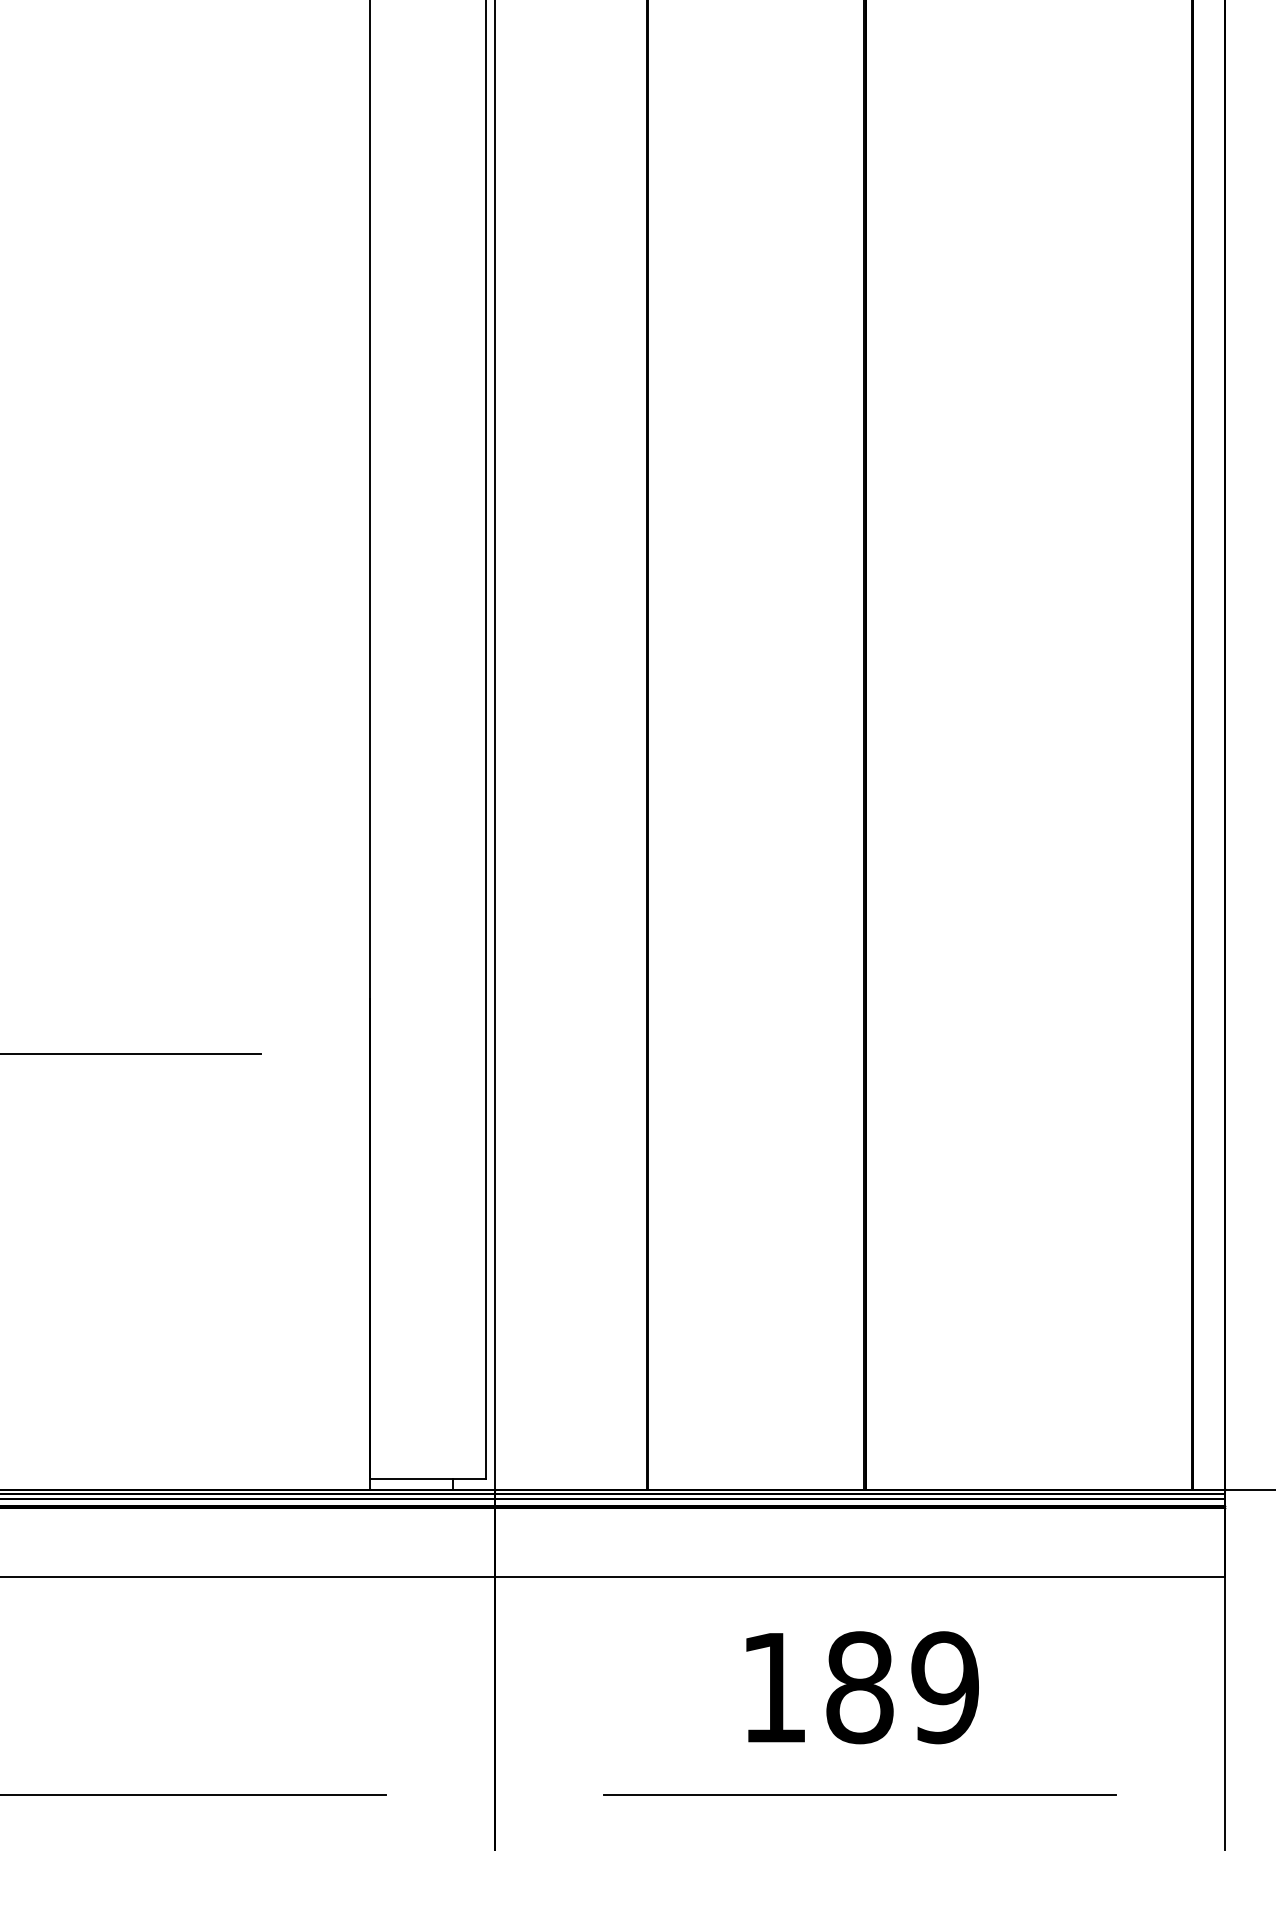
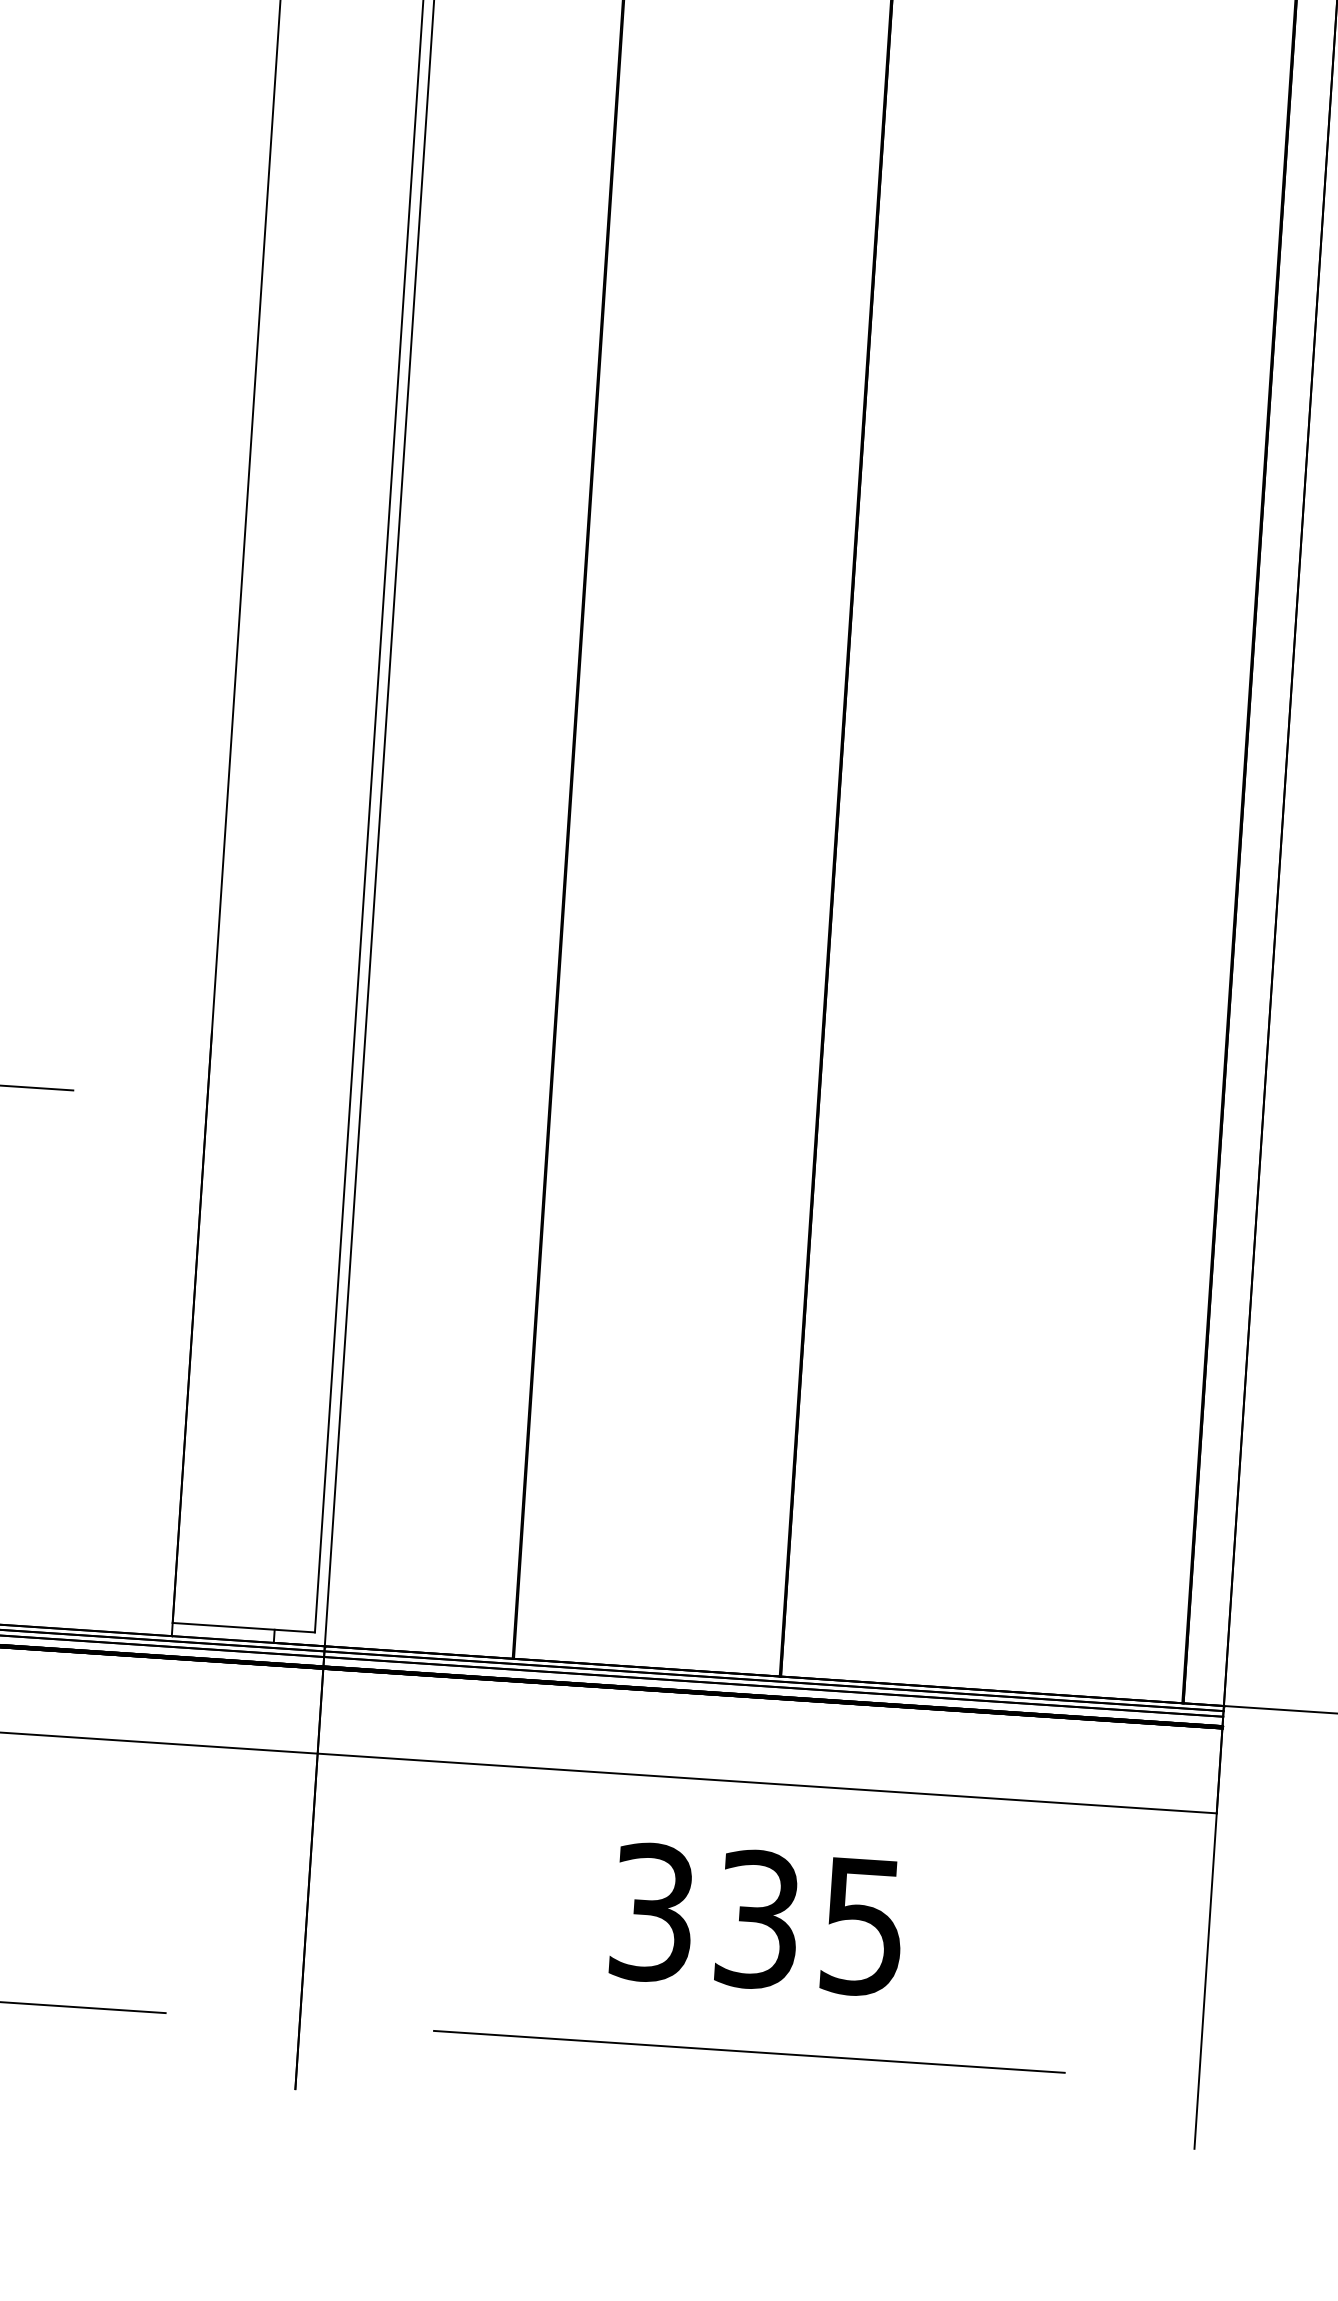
text: (859, 1687) -> (757, 1919), 189 -> 335

